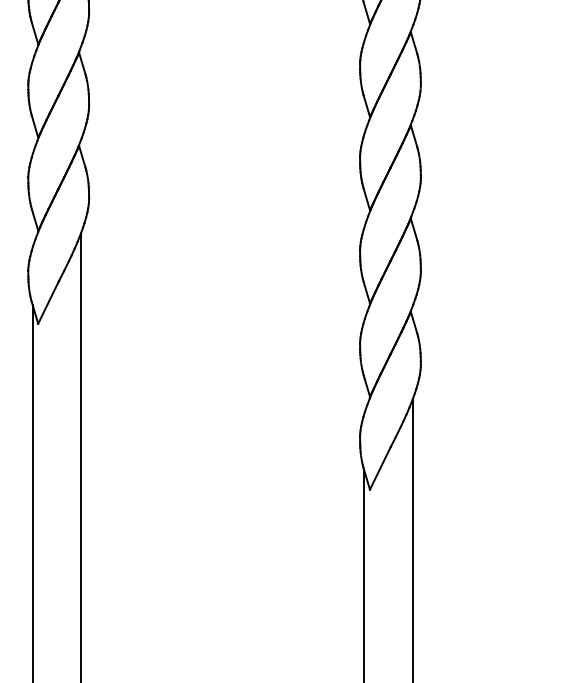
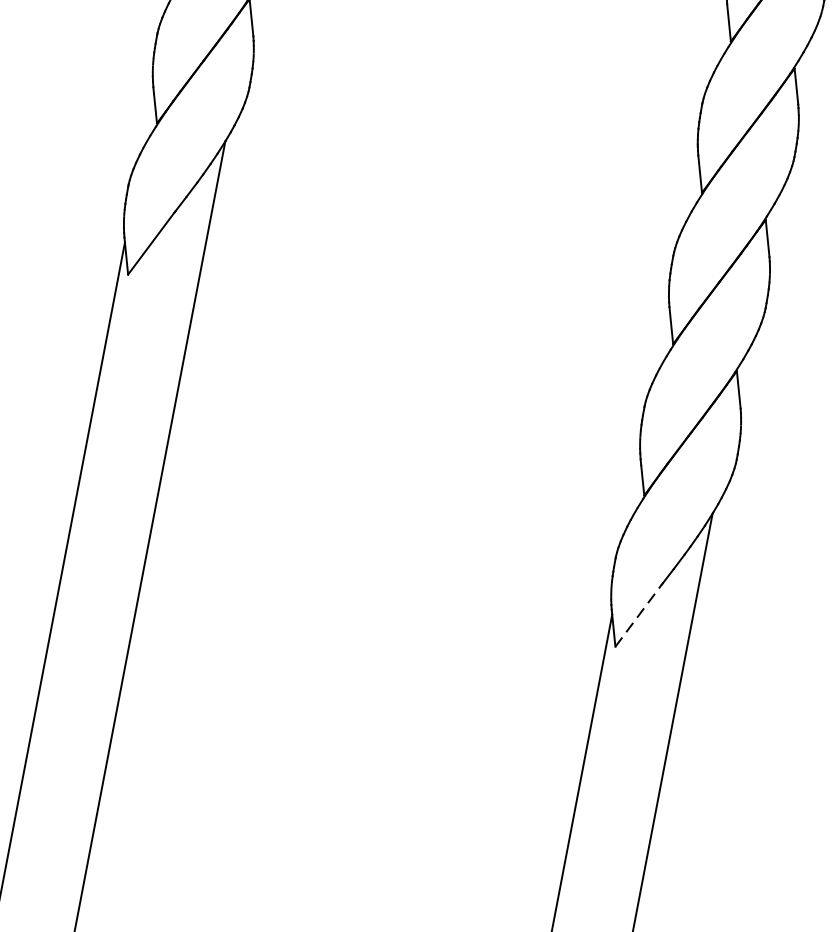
line: (380, 468) -> (639, 615), solid -> dashed

